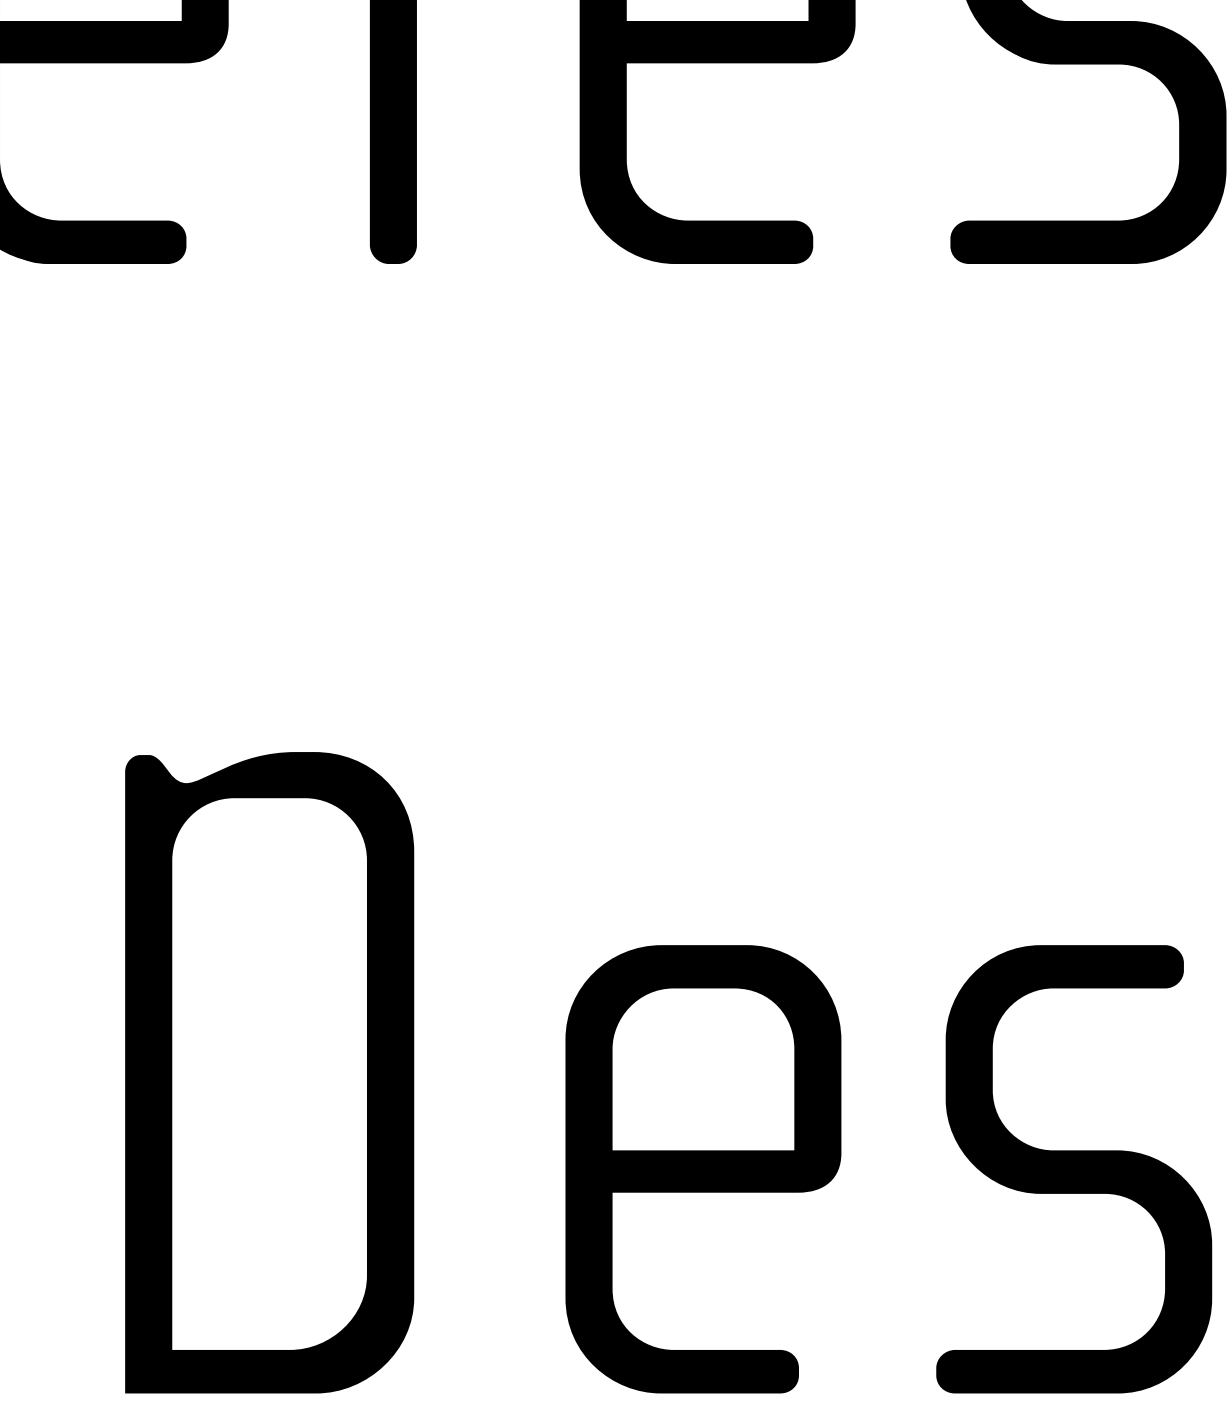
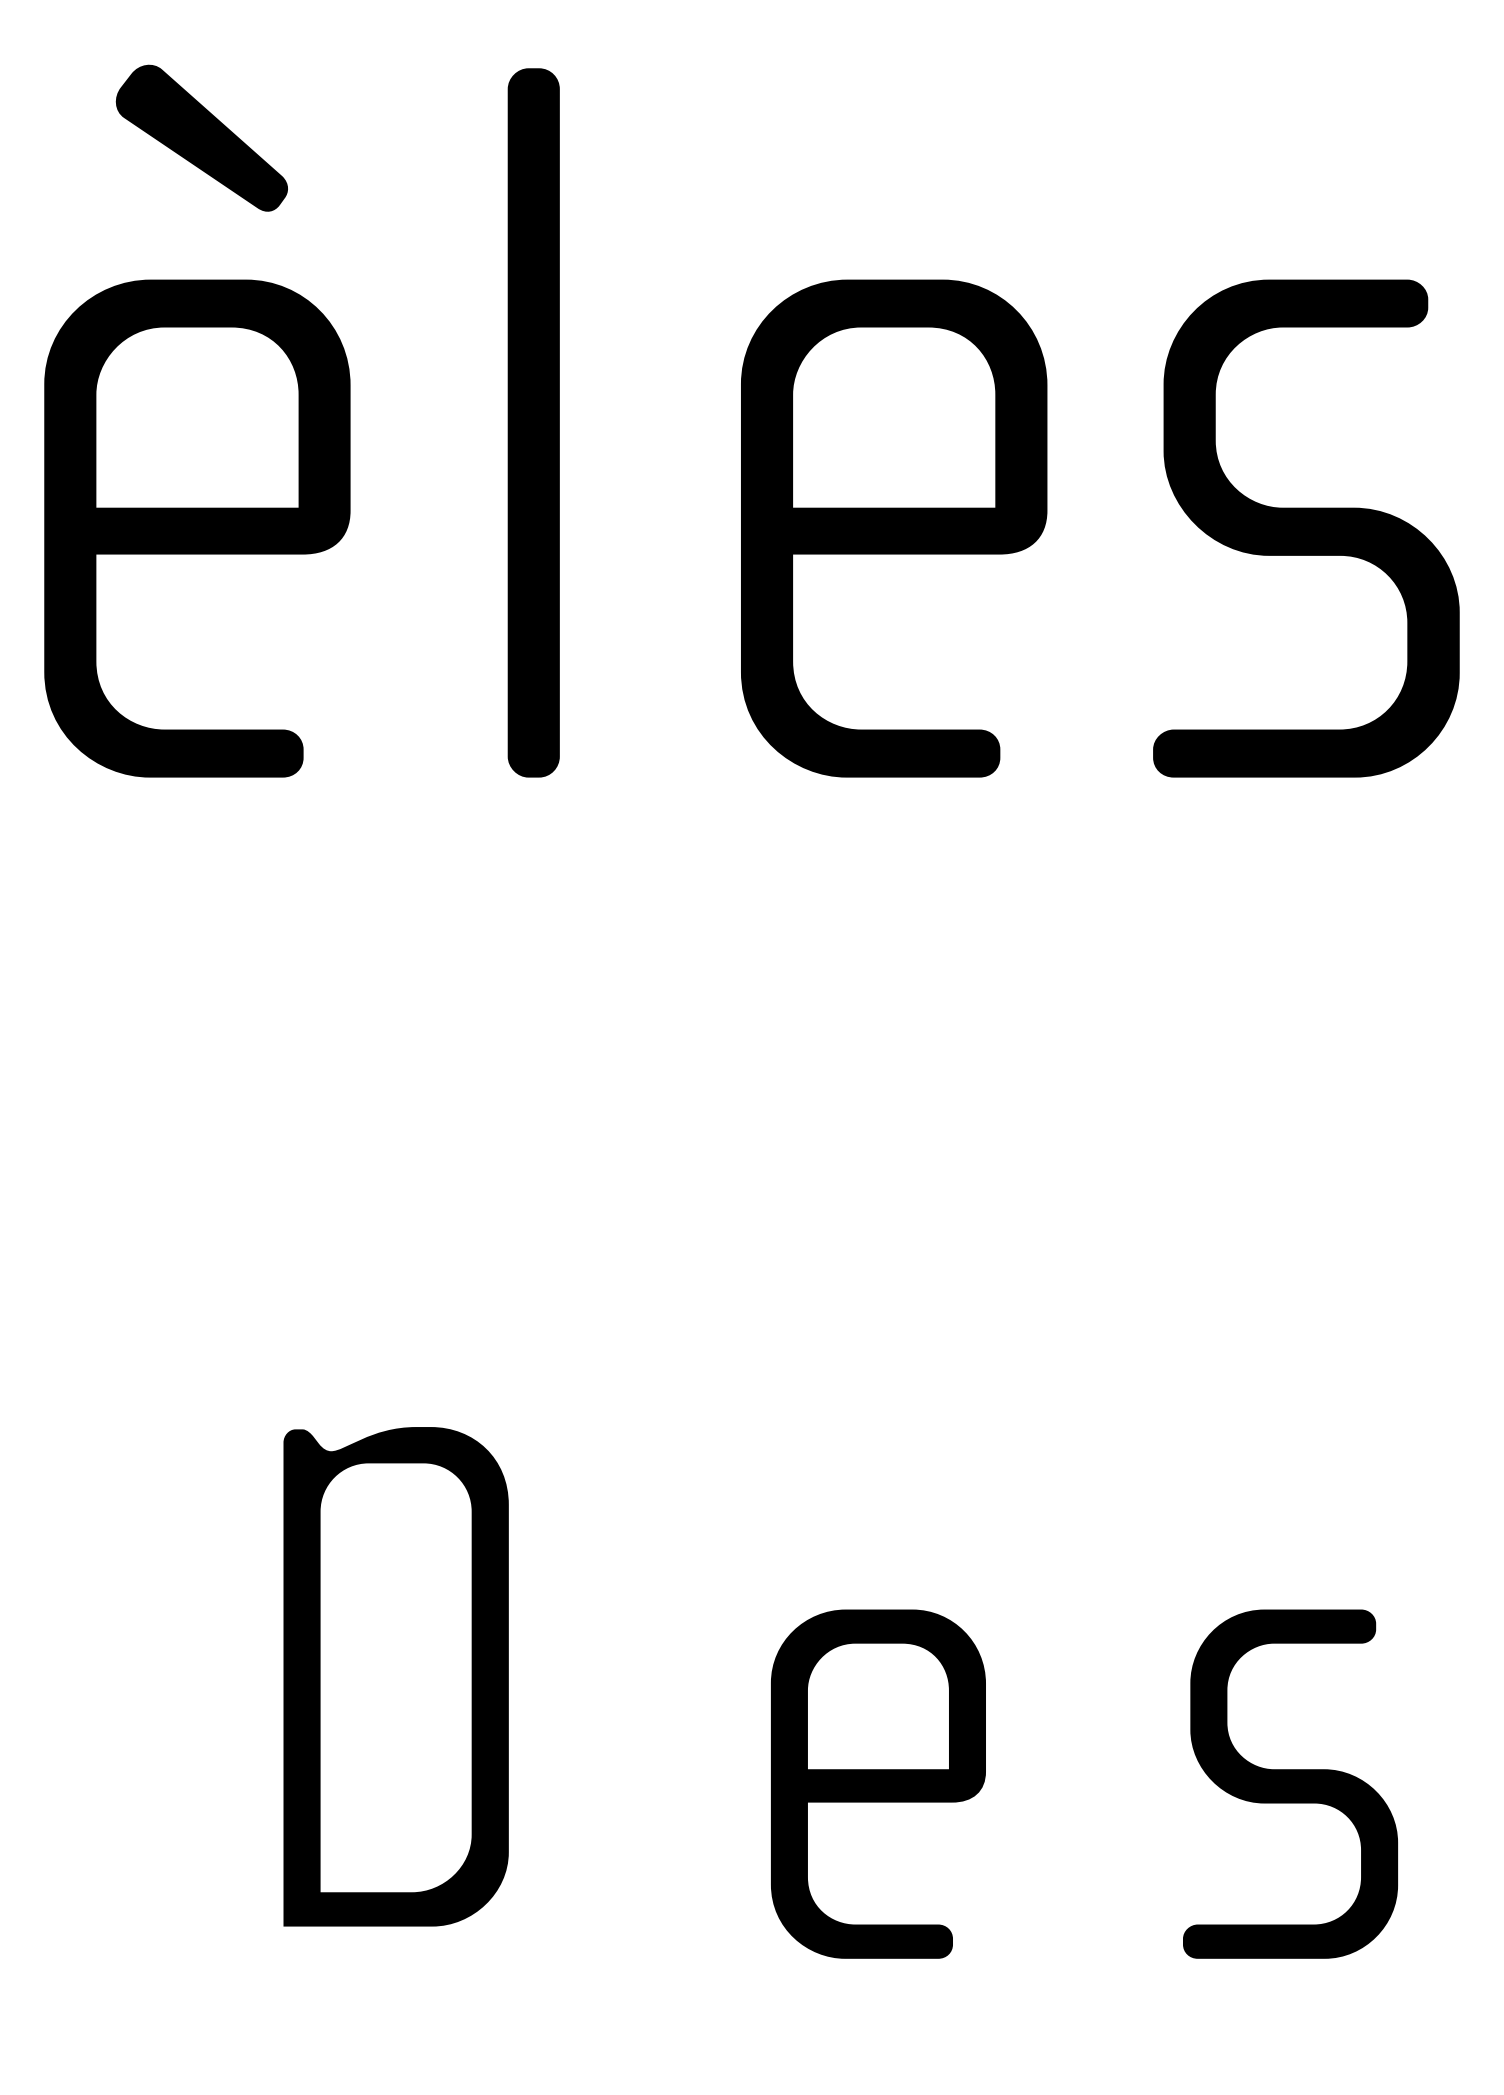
part: (269, 1072) -> (395, 1676), size x0.7
part: (703, 1169) -> (878, 1784), size x0.7
part: (1074, 1169) -> (1290, 1784), size x0.7

